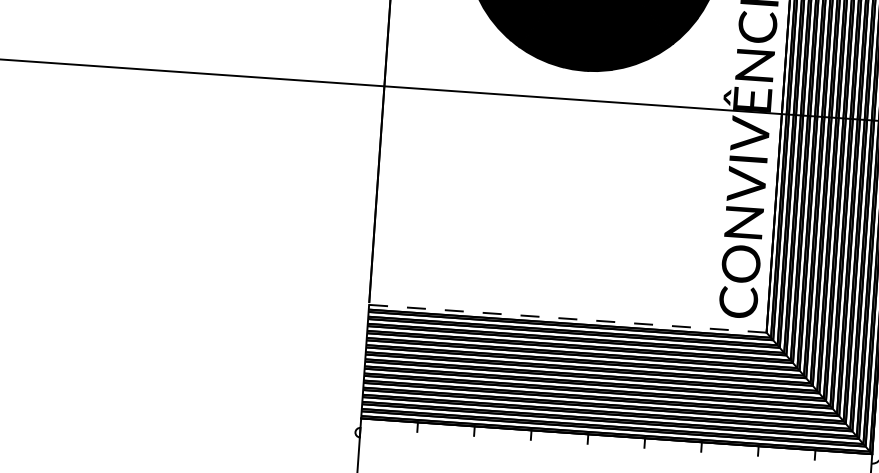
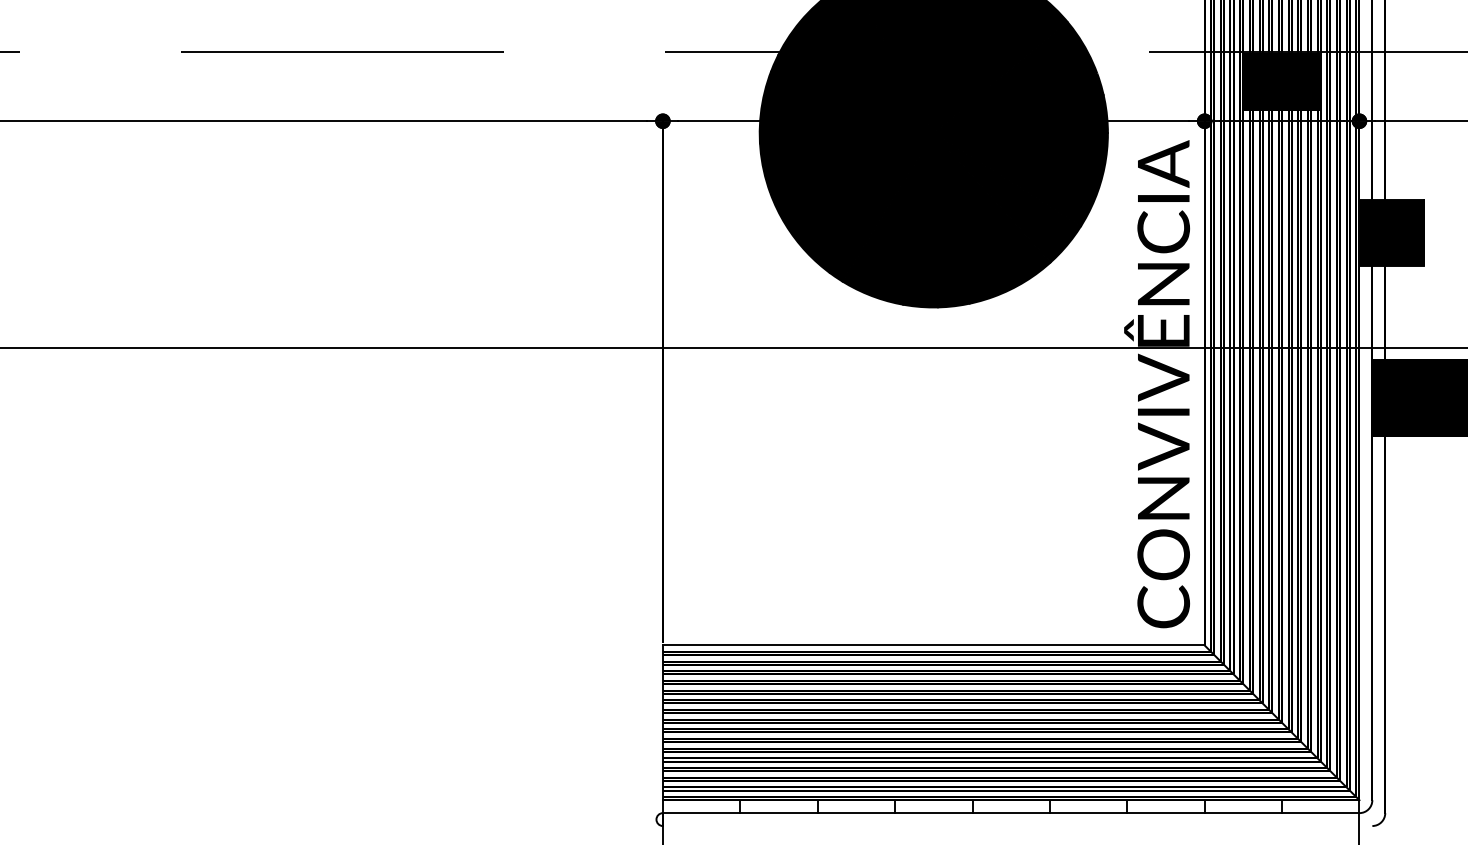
line: (567, 318) -> (933, 645), dashed -> solid
line: (615, 446) -> (1010, 813), added

